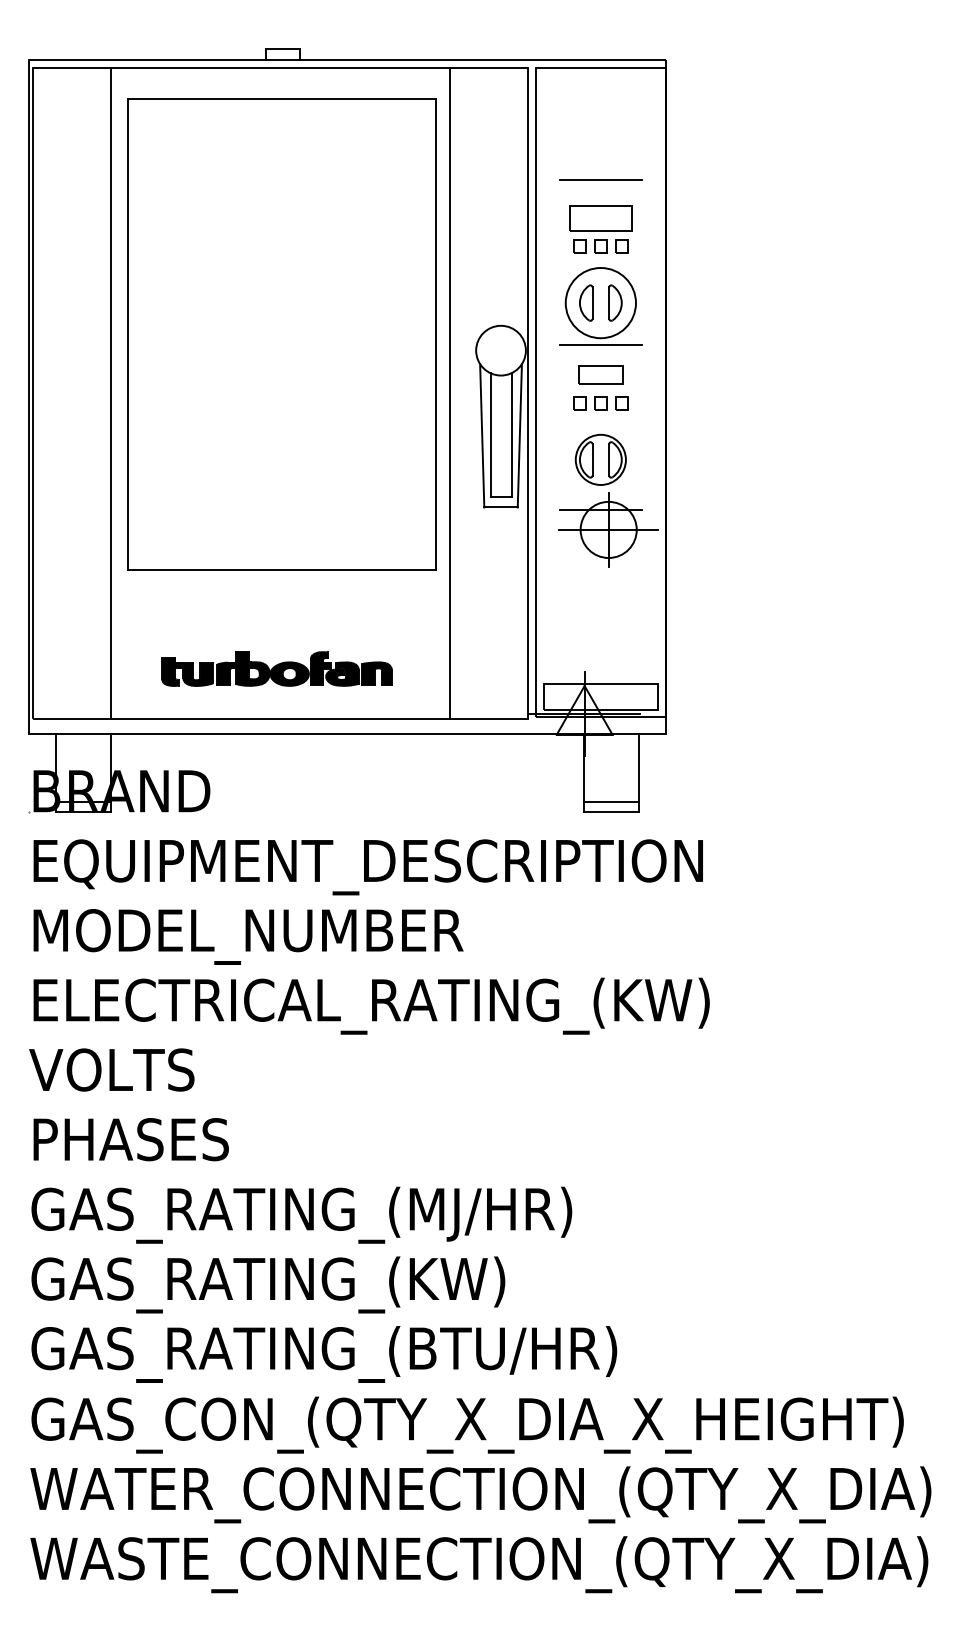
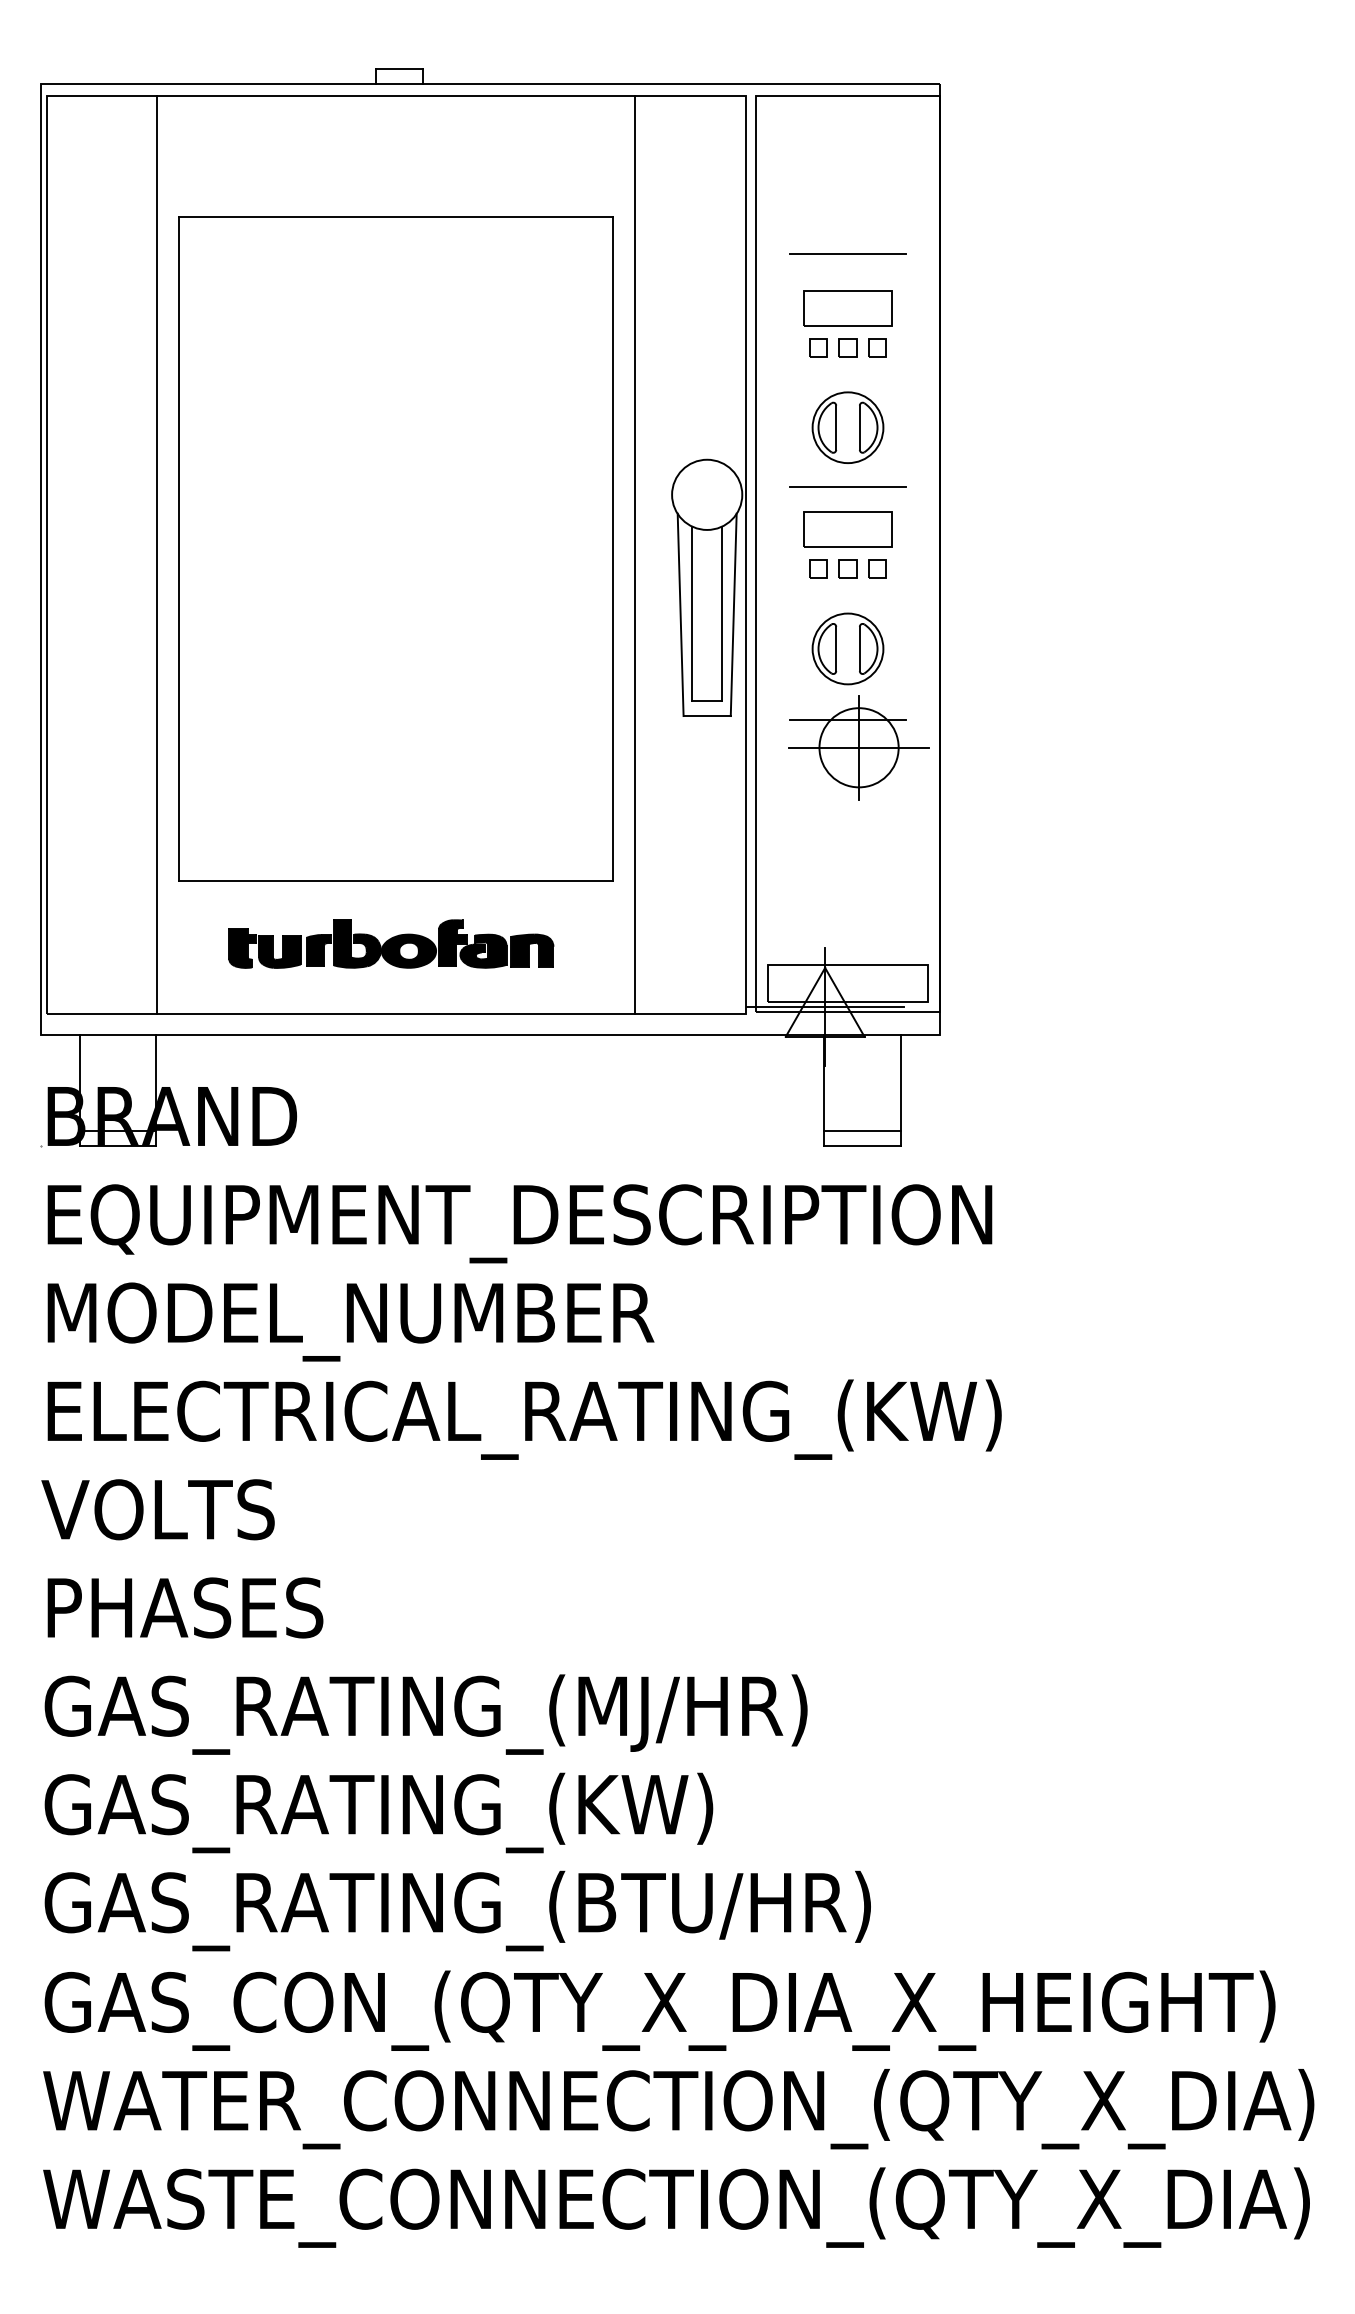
circle: (600, 302) -> (847, 427), size x0.71
part: (281, 334) -> (395, 548), moved
part: (600, 375) -> (847, 529), size x1.43

